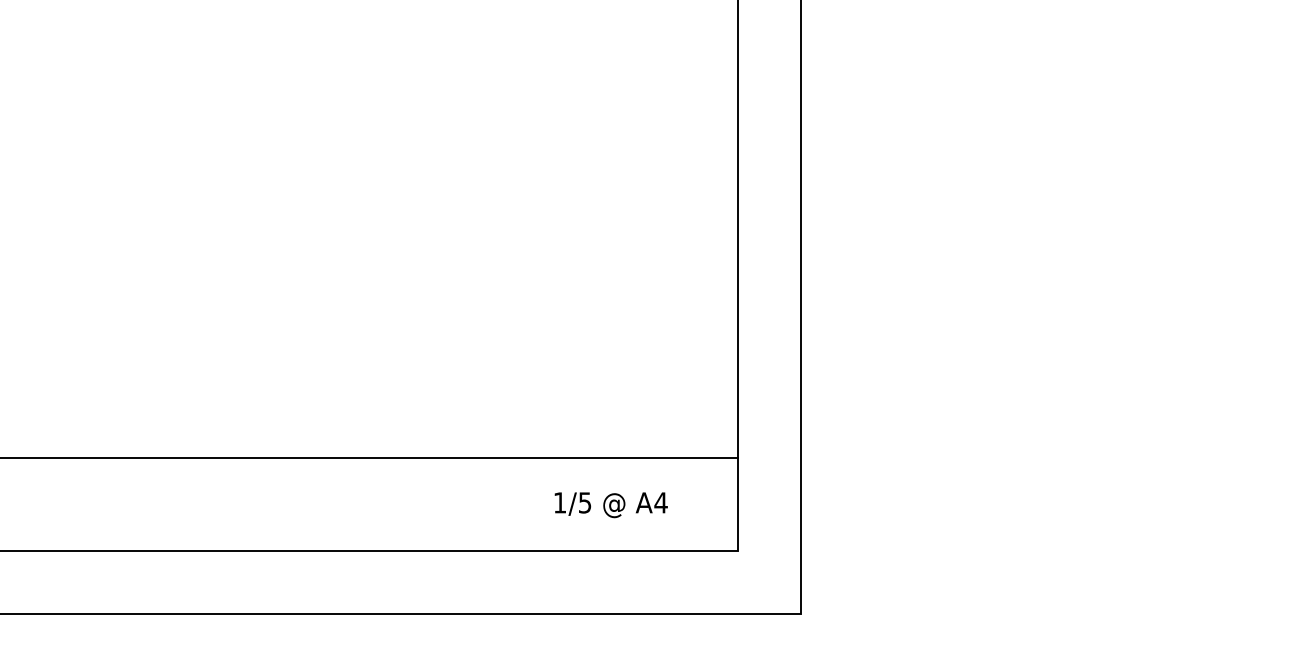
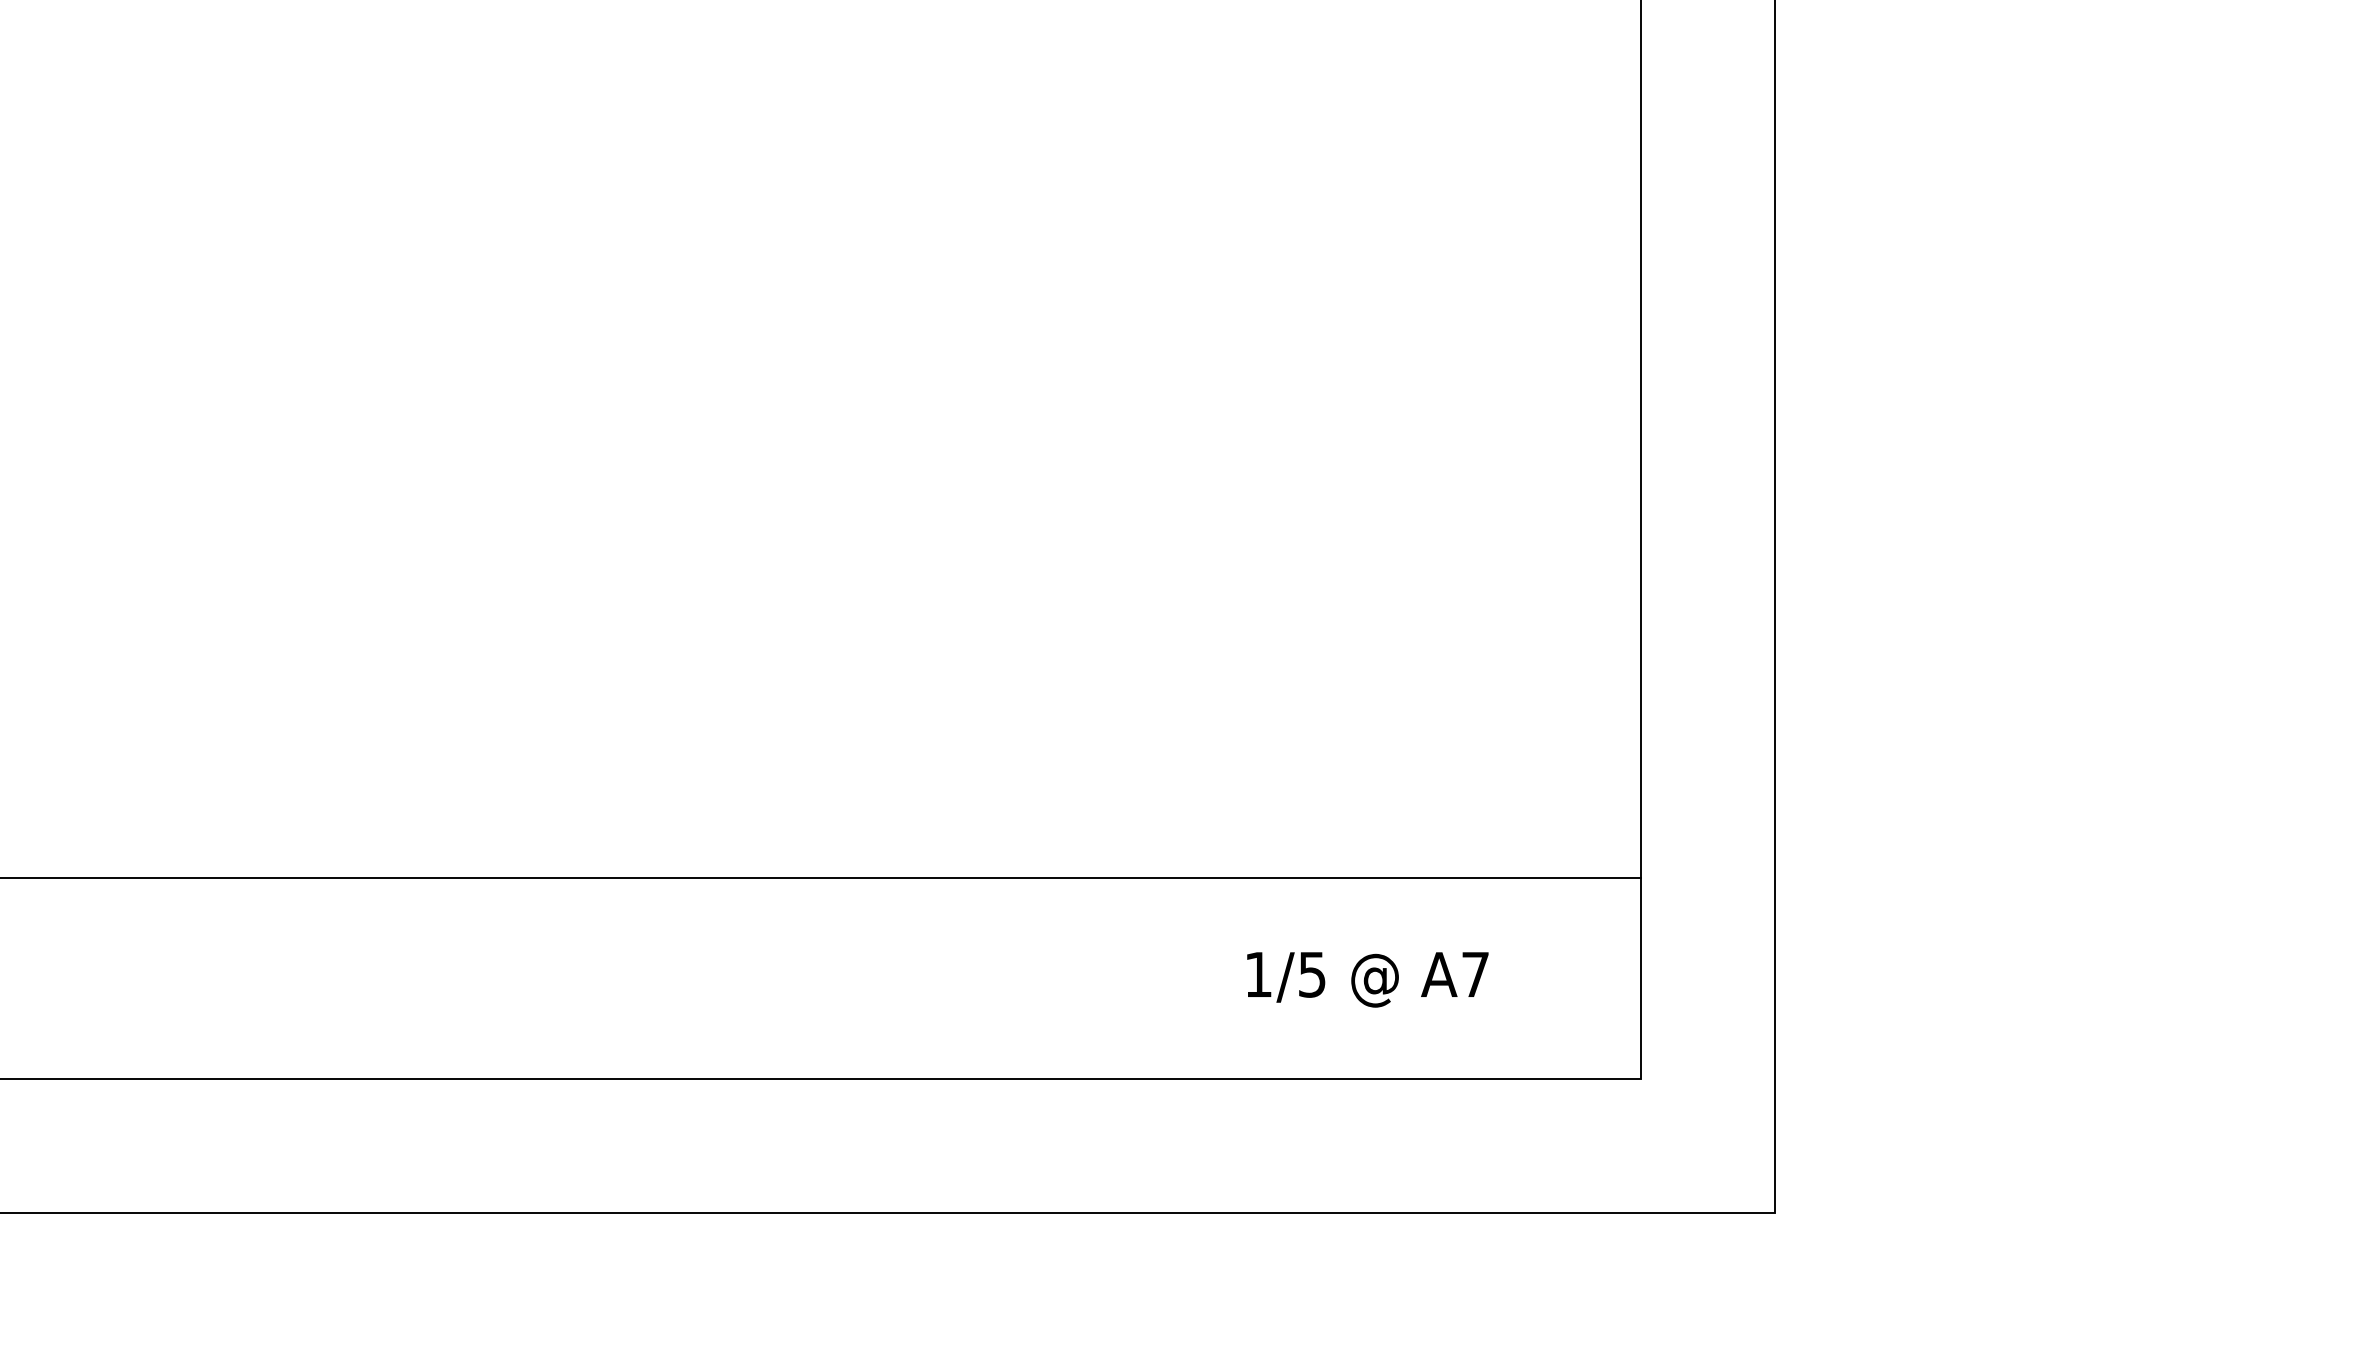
text: (660, 502) -> (1474, 973), A4 -> A7

